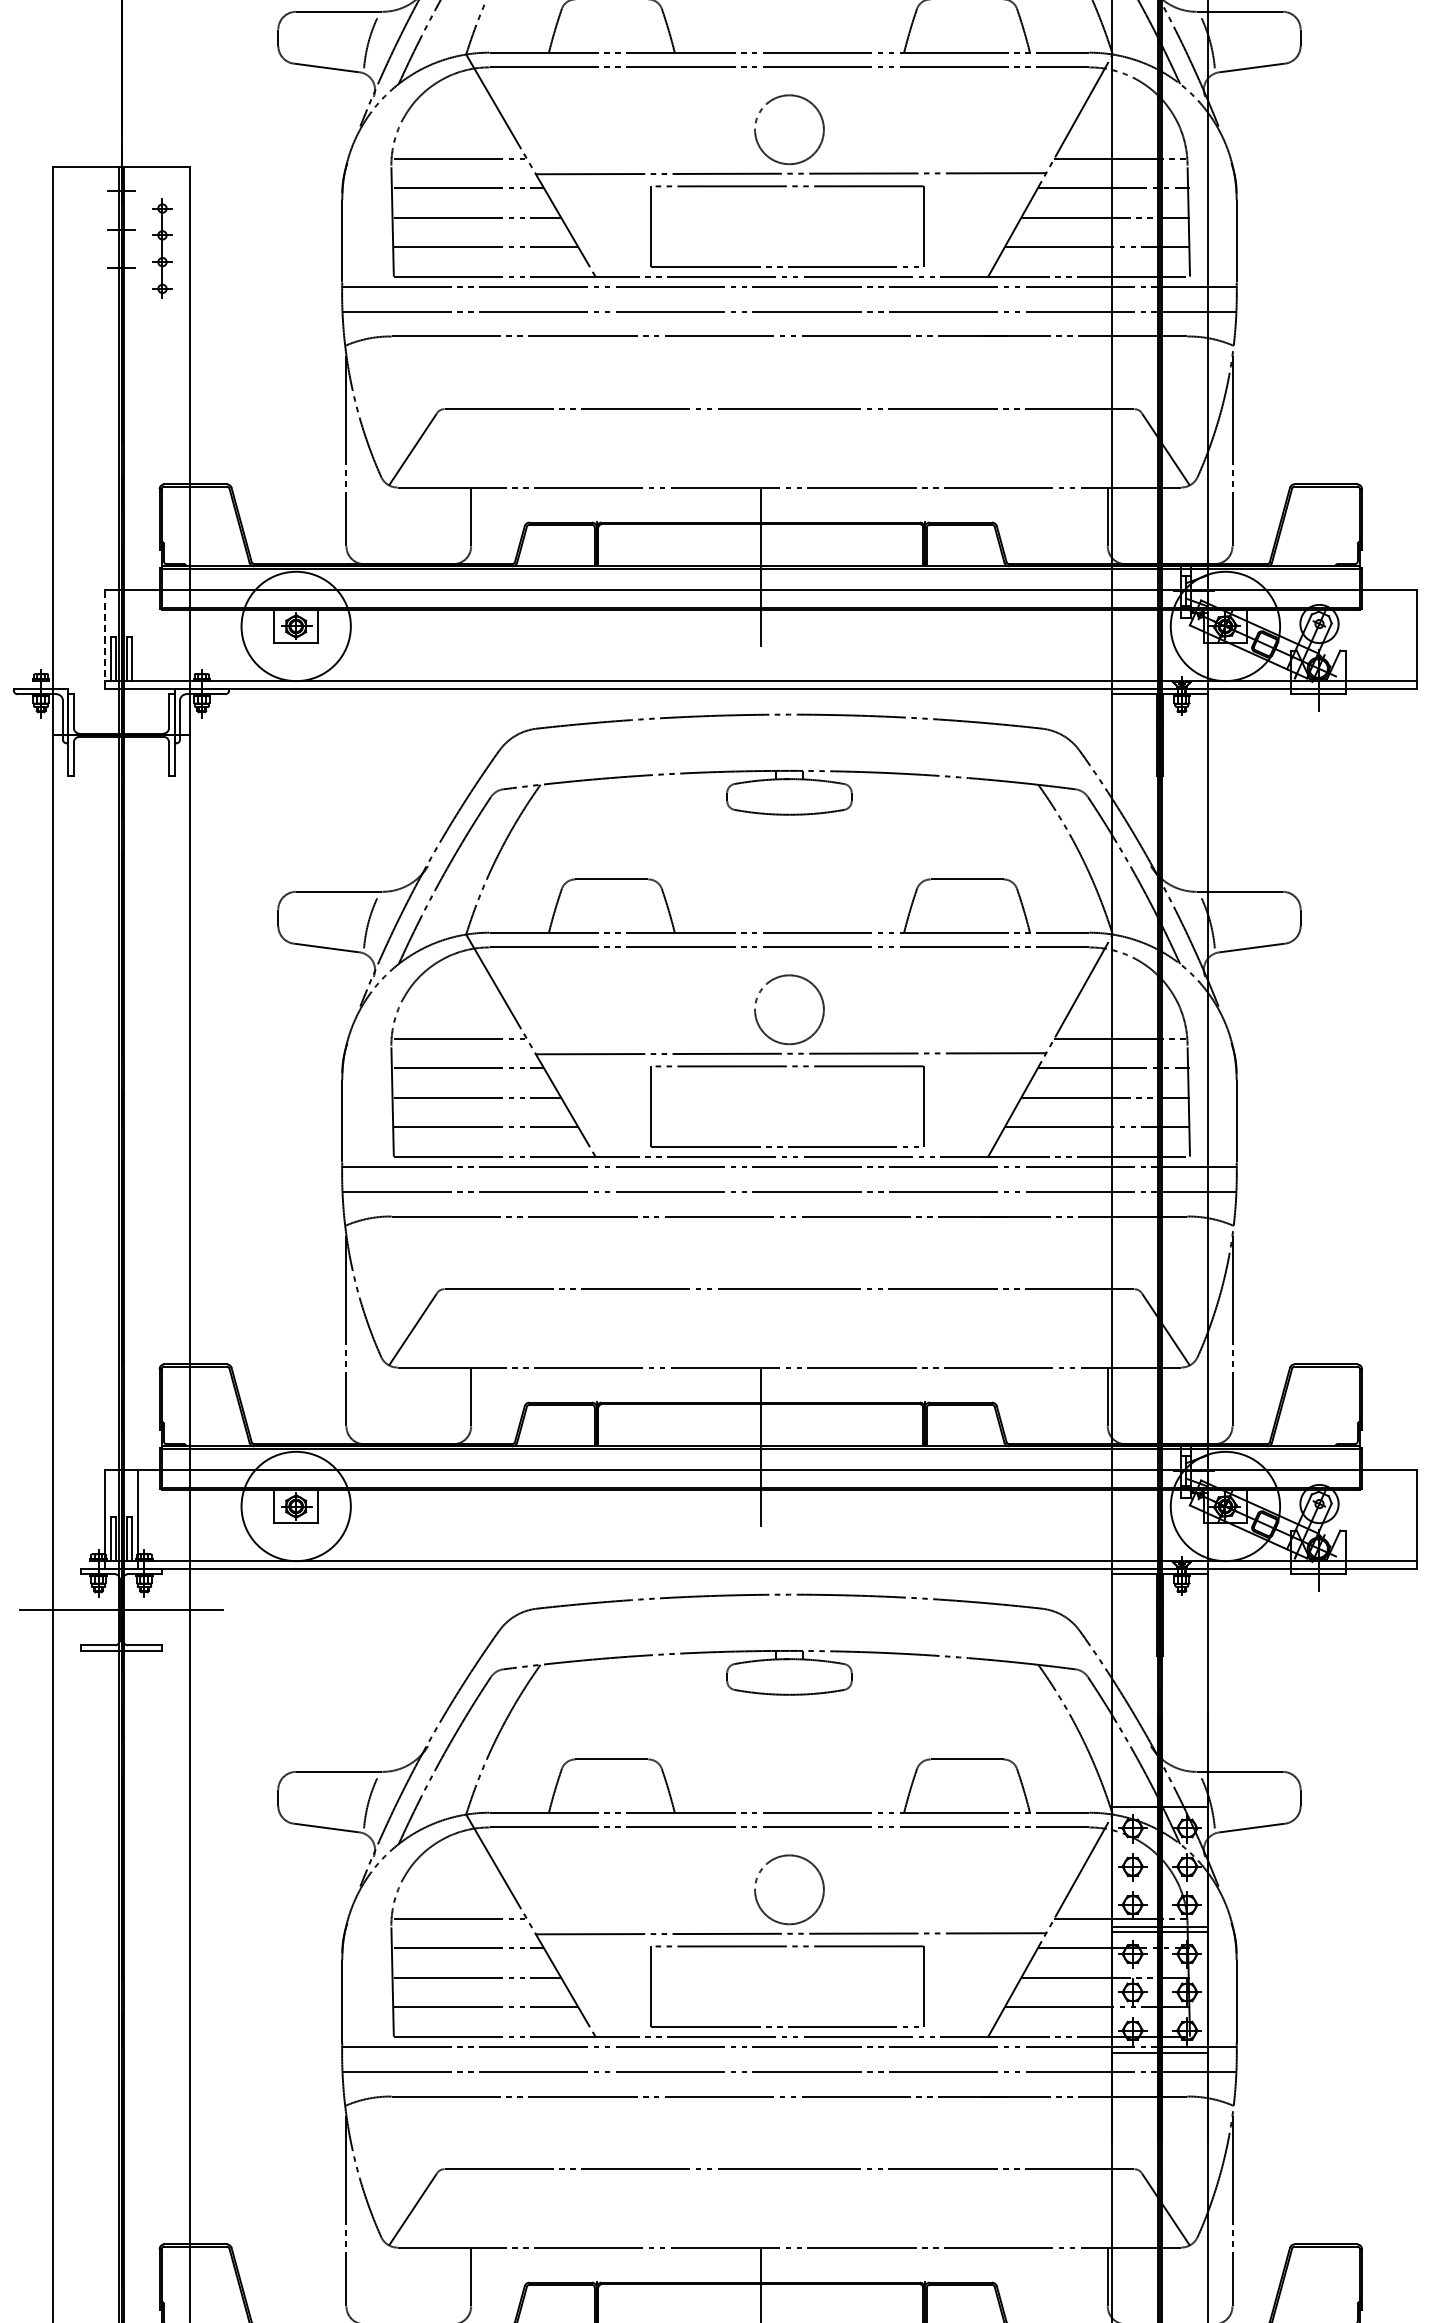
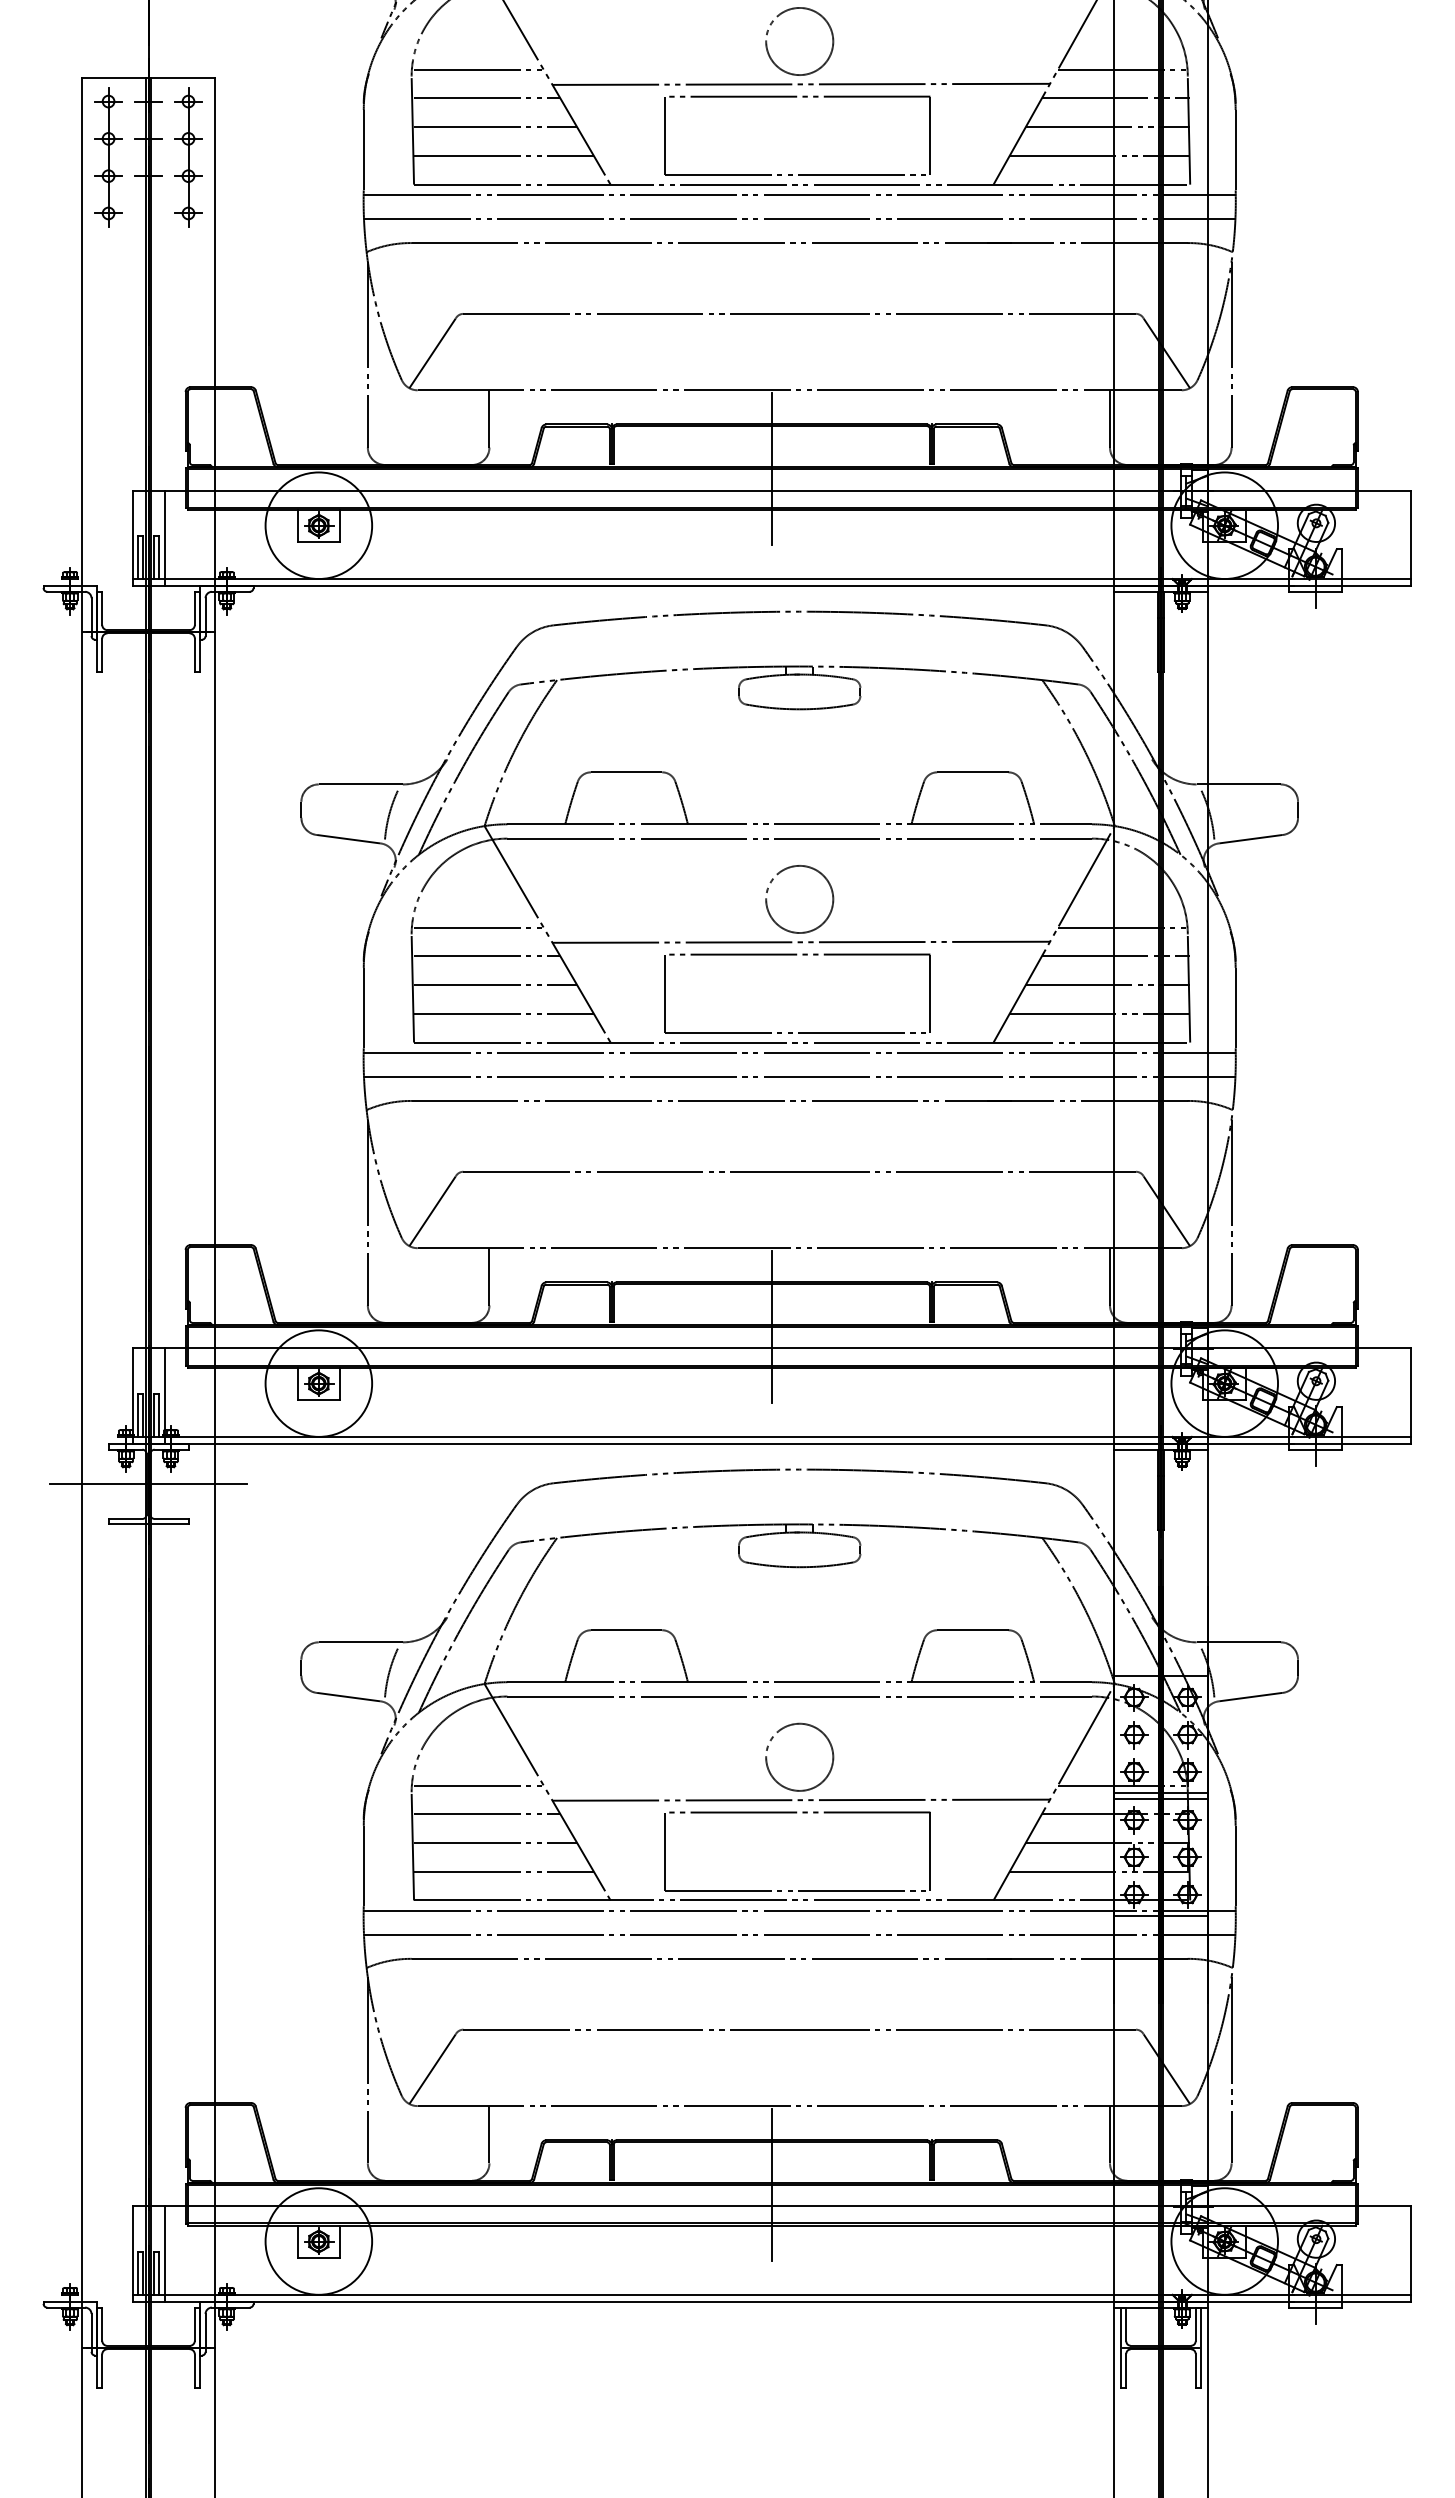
part: (80, 248) -> (108, 157), added
part: (162, 248) -> (188, 157), size x1.43
line: (105, 639) -> (132, 538), dashed -> solid
line: (137, 639) -> (164, 538), added

